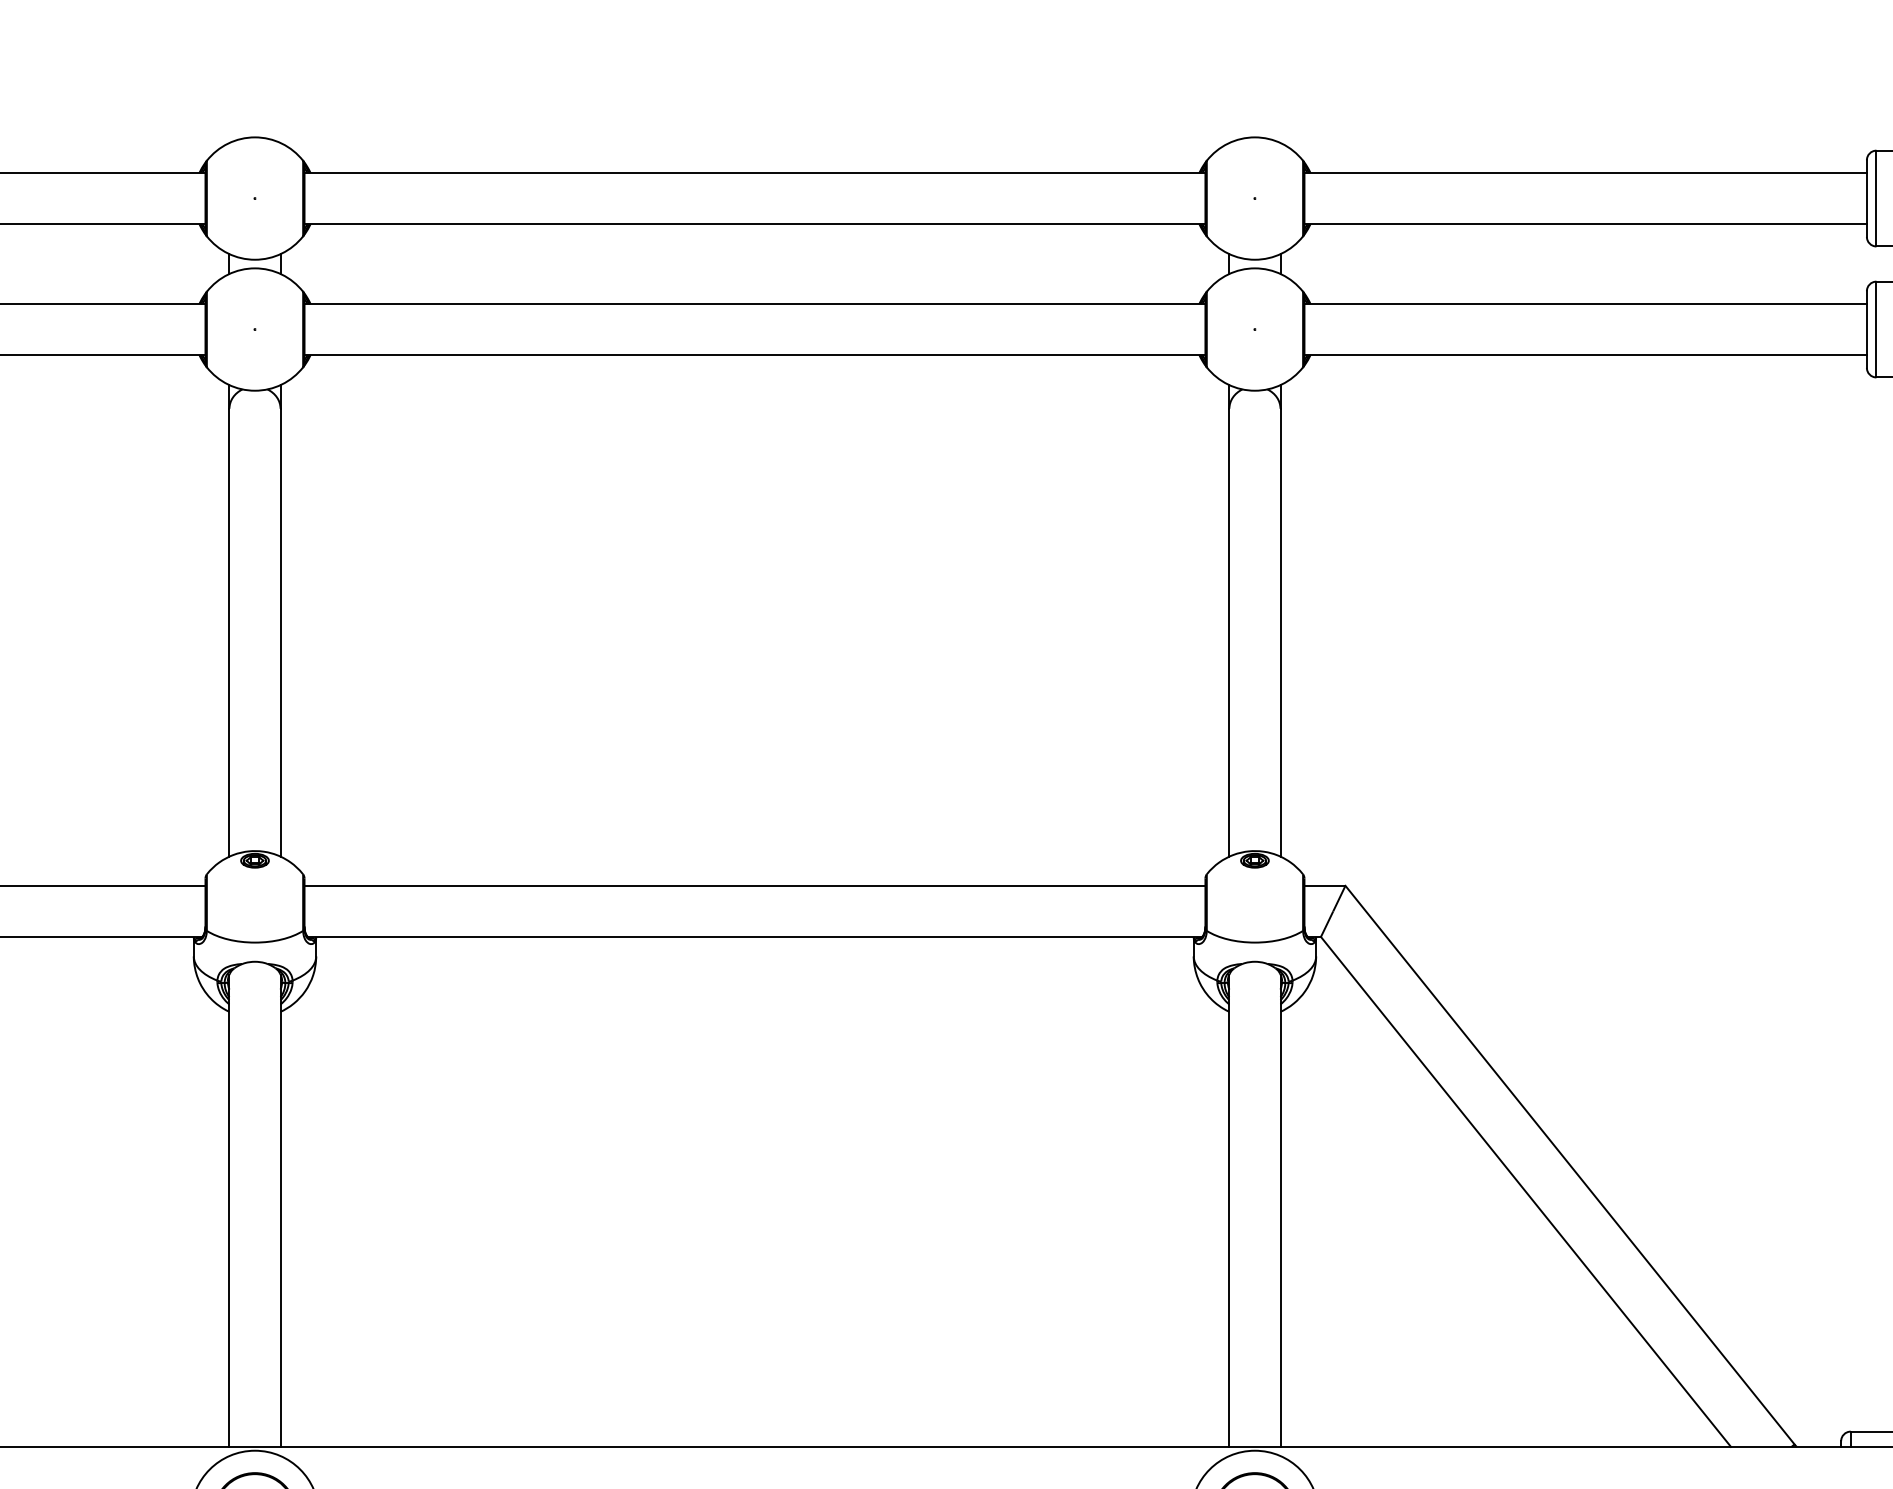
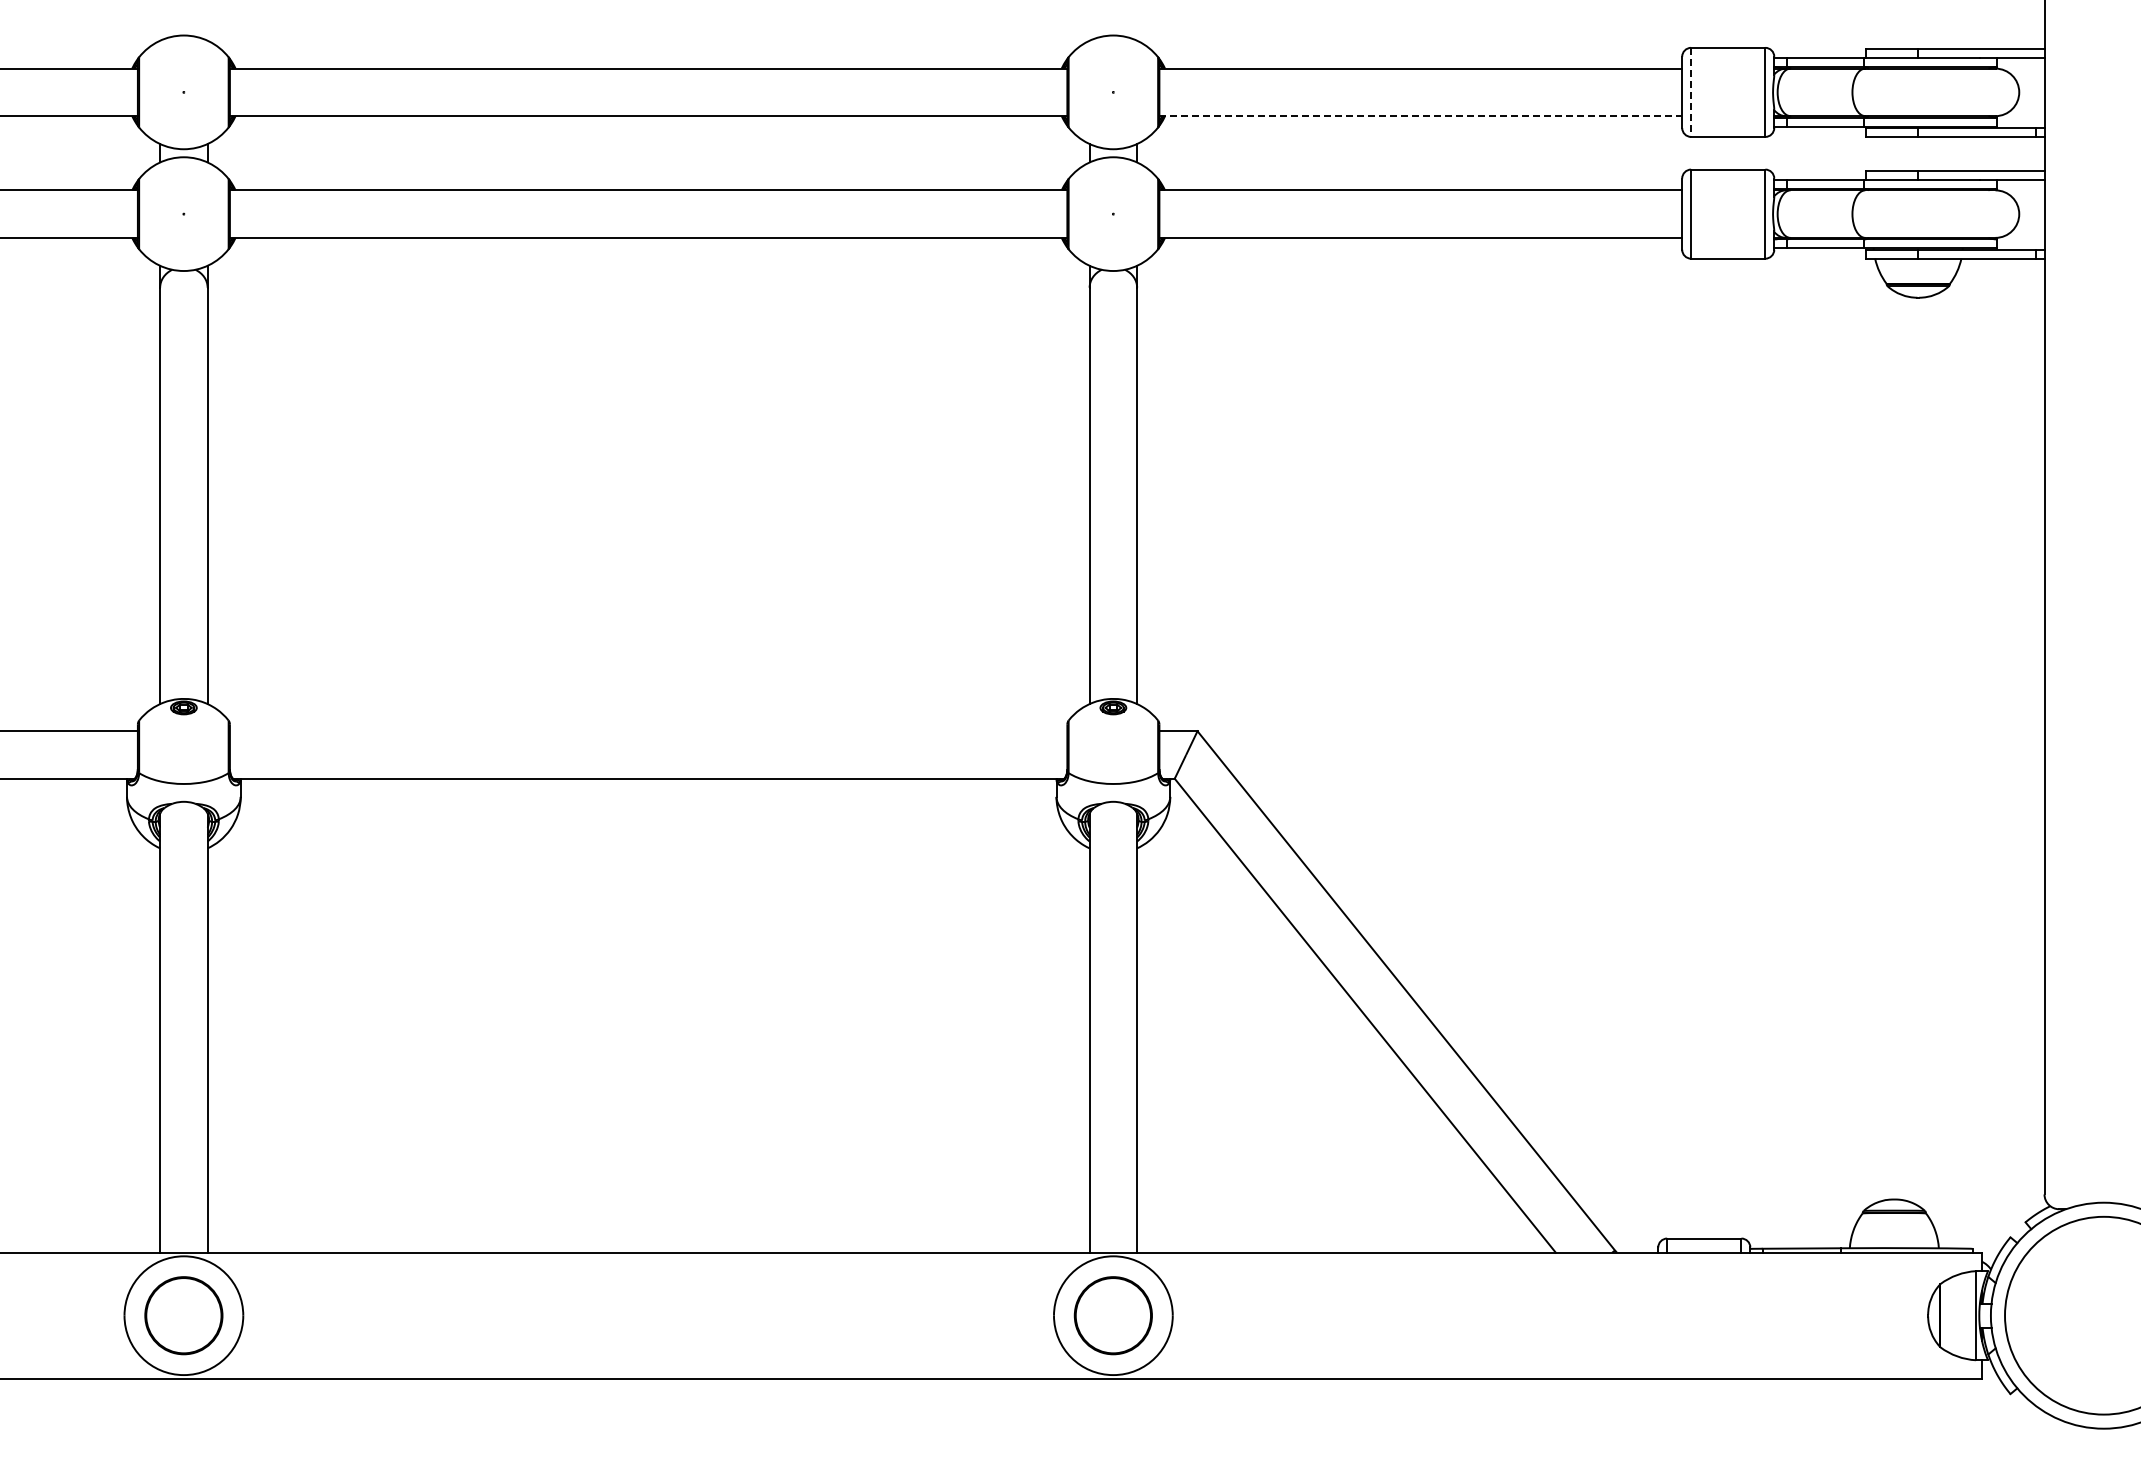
line: (1876, 198) -> (1691, 92), solid -> dashed
line: (1586, 224) -> (1421, 116), solid -> dashed
line: (754, 886) -> (648, 731), removed

